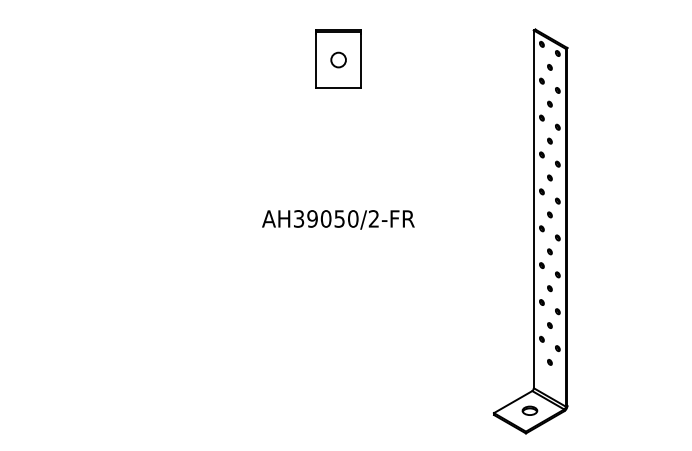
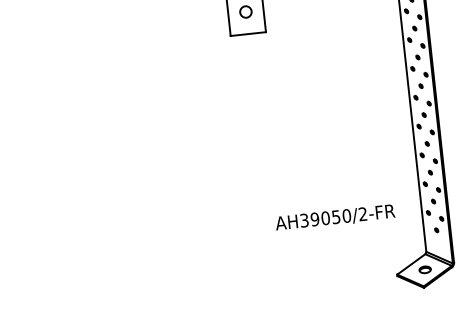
text: (338, 219) -> (335, 217), moved

